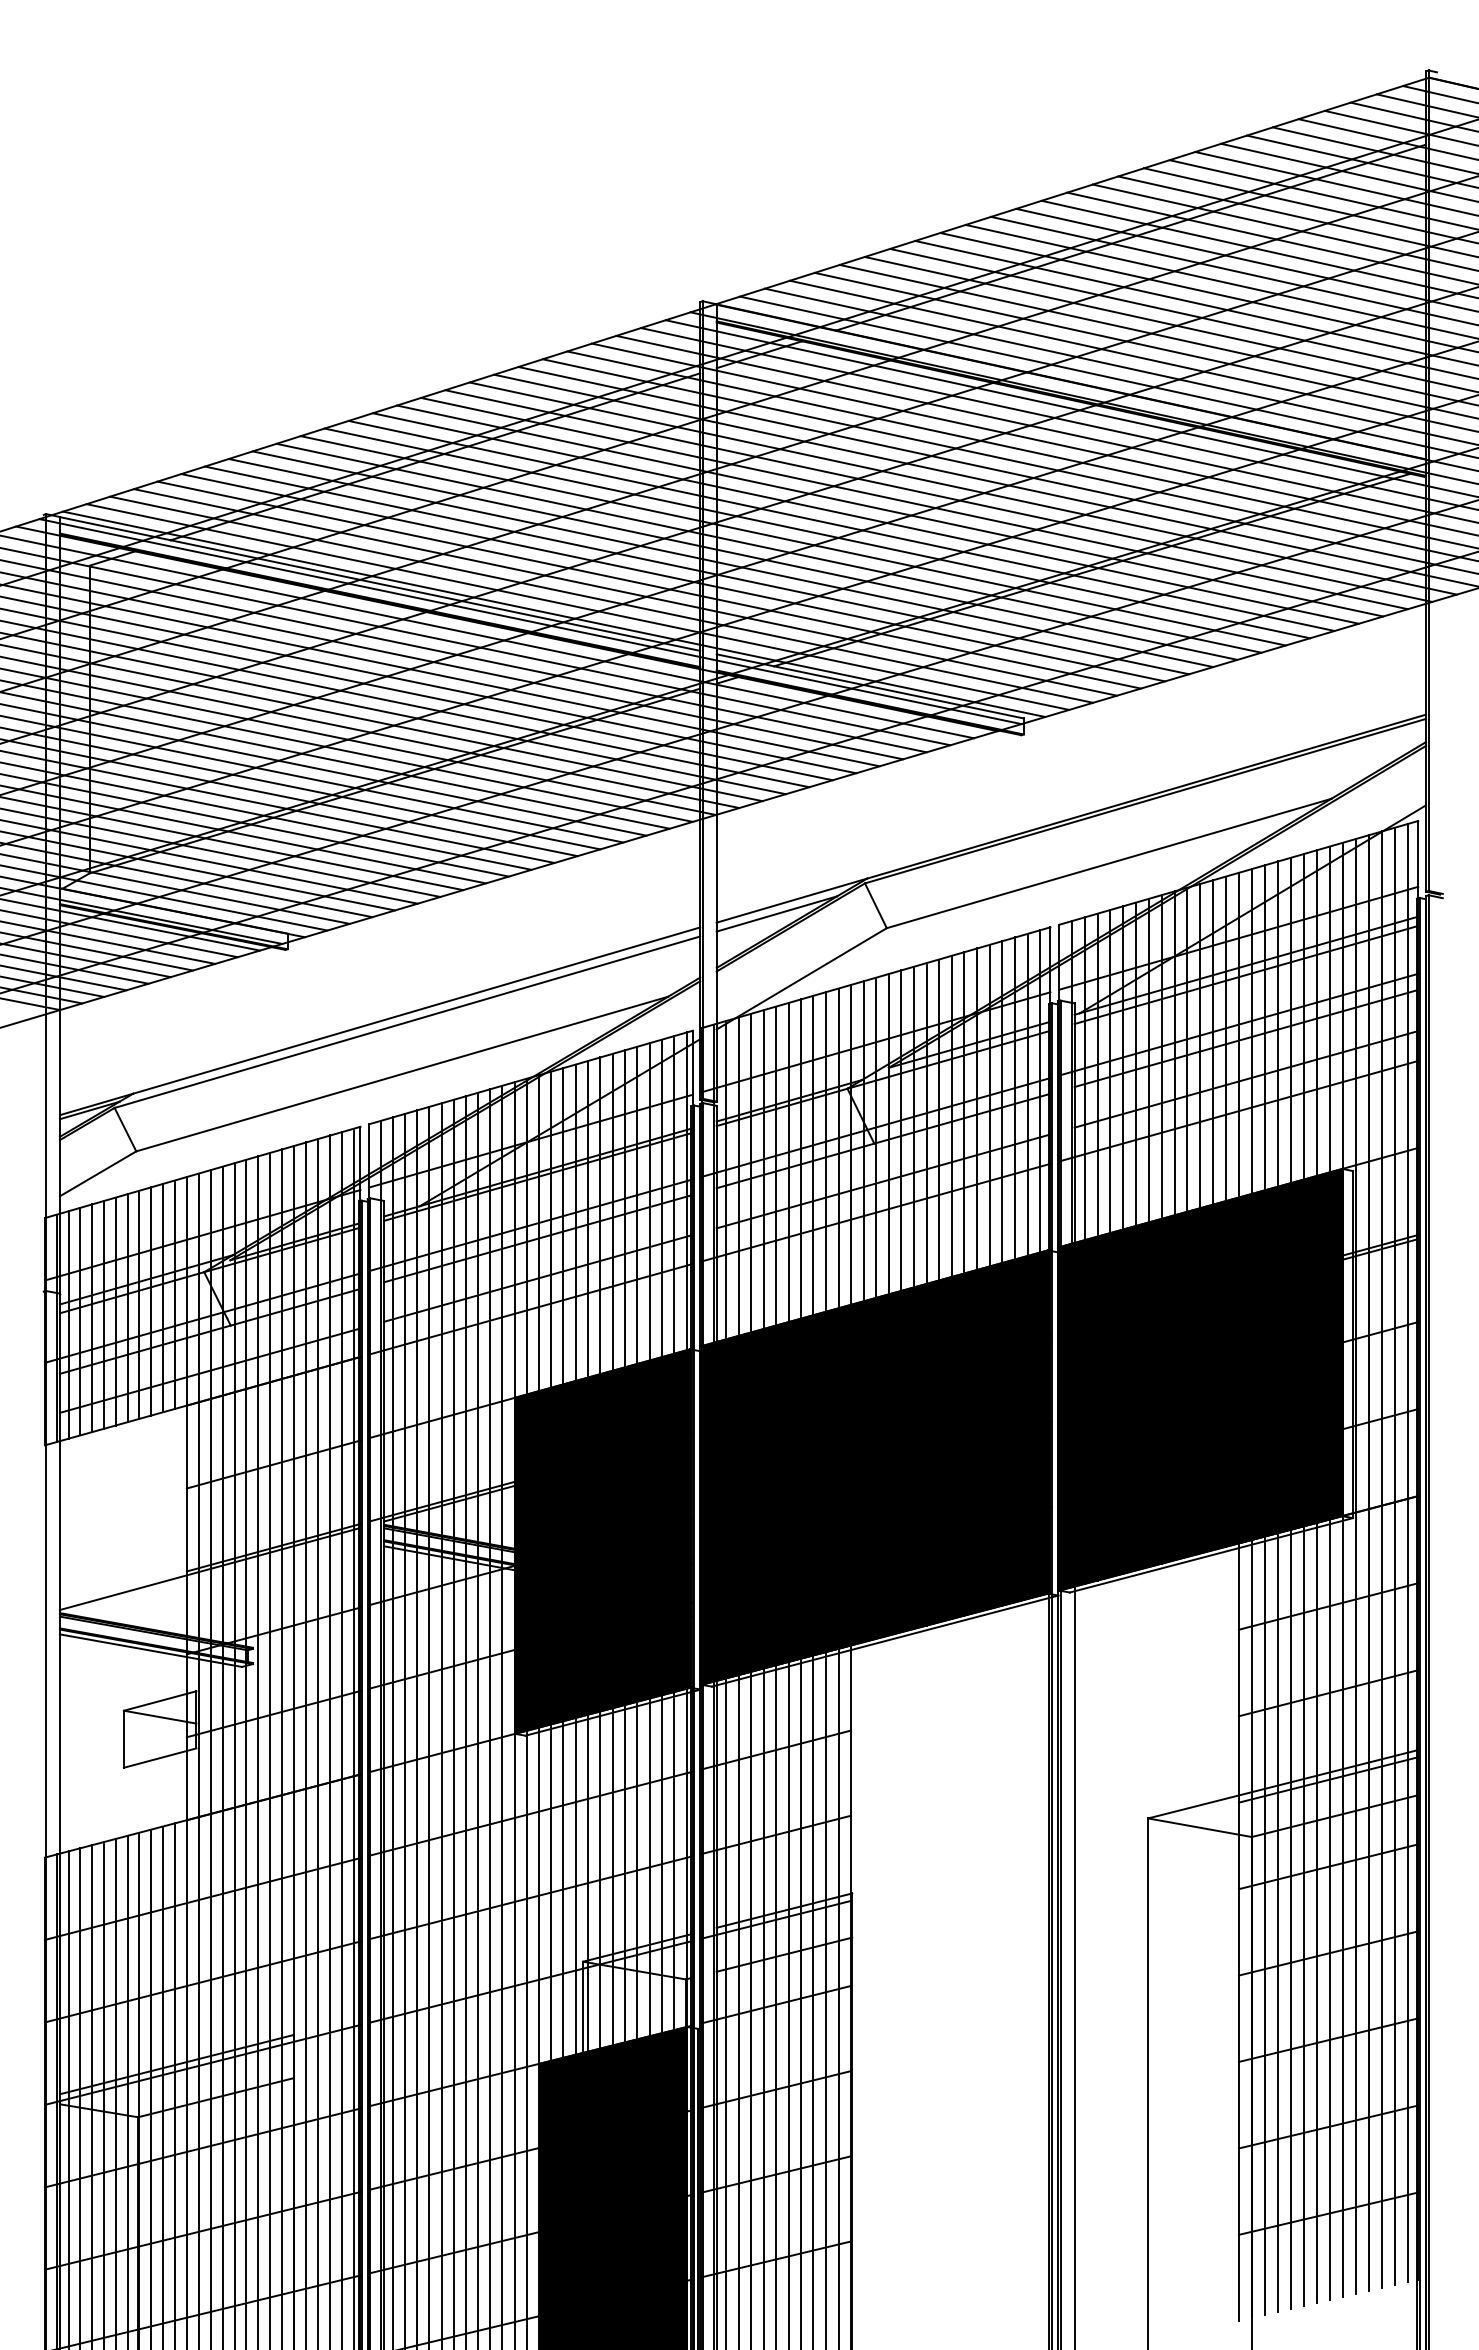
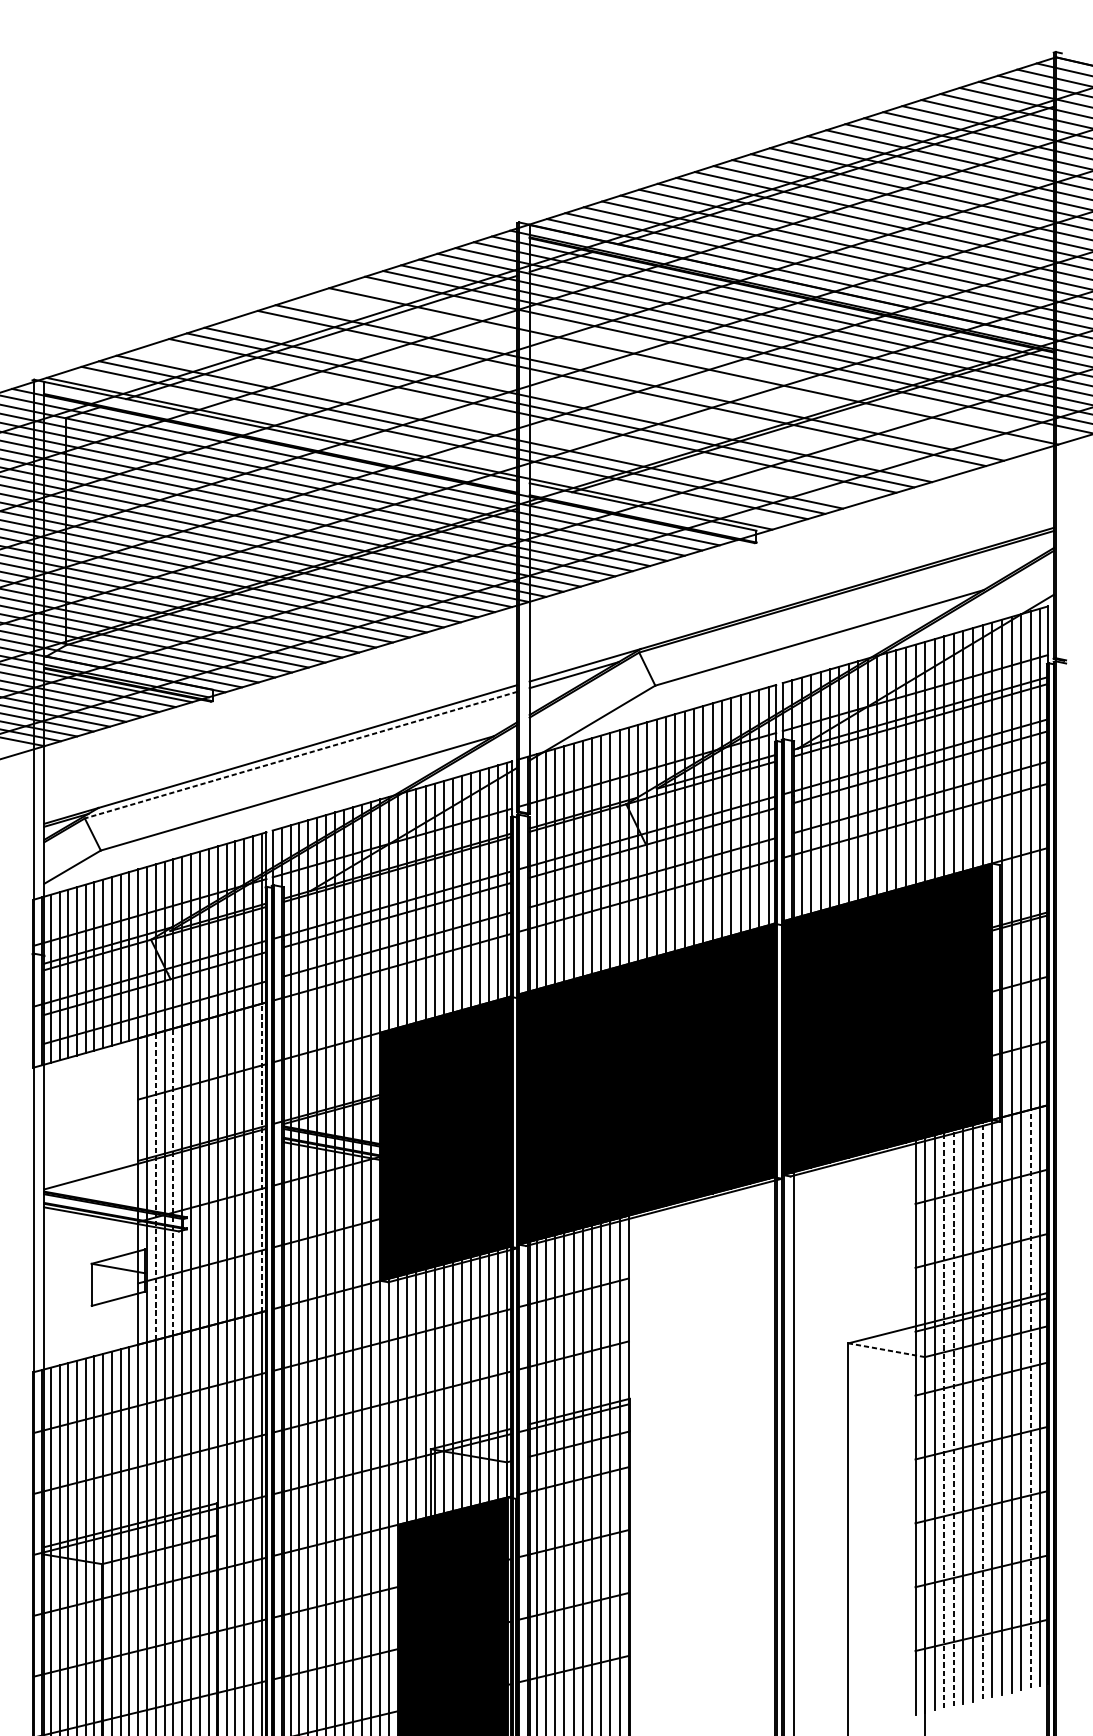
line: (962, 488) -> (711, 360), removed
line: (914, 503) -> (675, 371), removed
line: (889, 510) -> (657, 377), removed
line: (817, 533) -> (604, 394), removed
line: (792, 540) -> (585, 399), removed
line: (697, 570) -> (515, 421), removed
line: (672, 577) -> (497, 426), removed
line: (577, 606) -> (426, 447), removed
line: (530, 621) -> (392, 459), removed
line: (406, 1022) -> (300, 755), solid -> dashed
line: (354, 1567) -> (262, 1157), solid -> dashed
line: (234, 1600) -> (173, 1182), solid -> dashed
line: (210, 1605) -> (155, 1186), solid -> dashed
line: (1199, 1827) -> (886, 1350), solid -> dashed
line: (1394, 1893) -> (1030, 1398), solid -> dashed
line: (1329, 1909) -> (982, 1410), solid -> dashed
line: (1290, 1919) -> (953, 1418), solid -> dashed
line: (1277, 1922) -> (943, 1420), solid -> dashed

